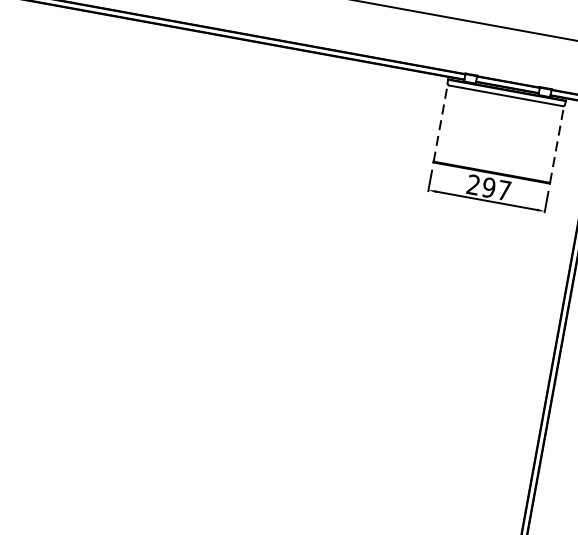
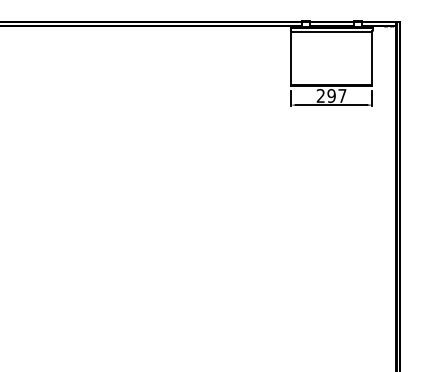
line: (440, 122) -> (290, 57), dashed -> solid
line: (557, 144) -> (372, 58), dashed -> solid

